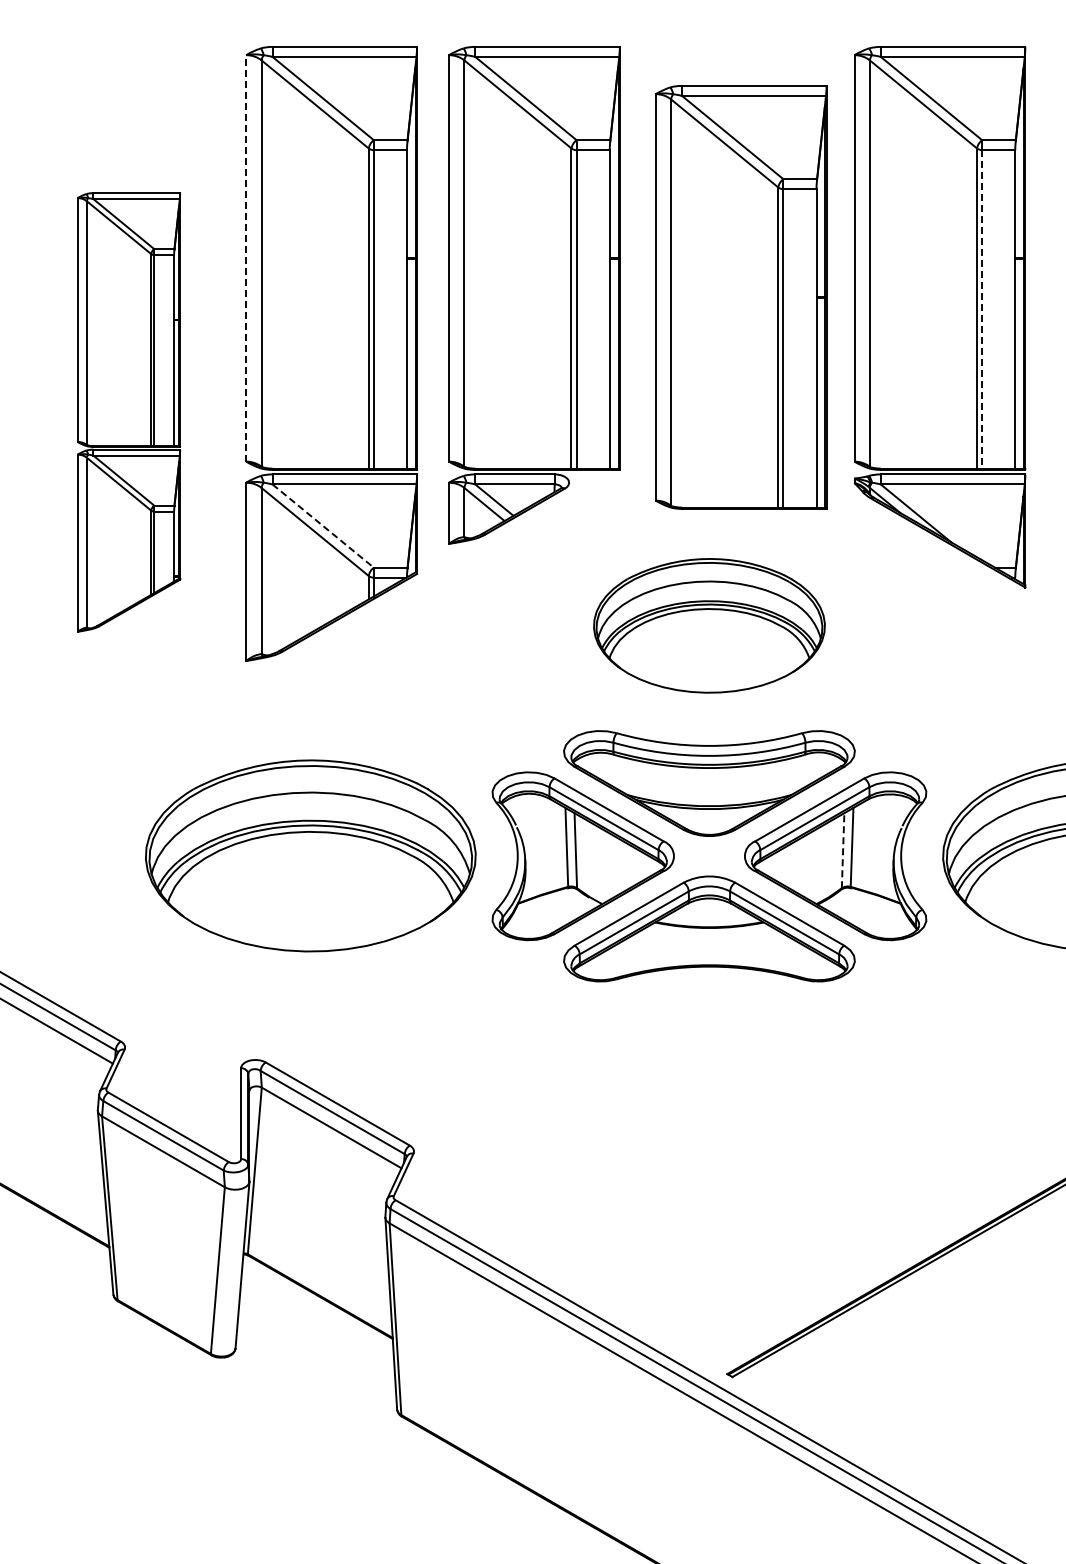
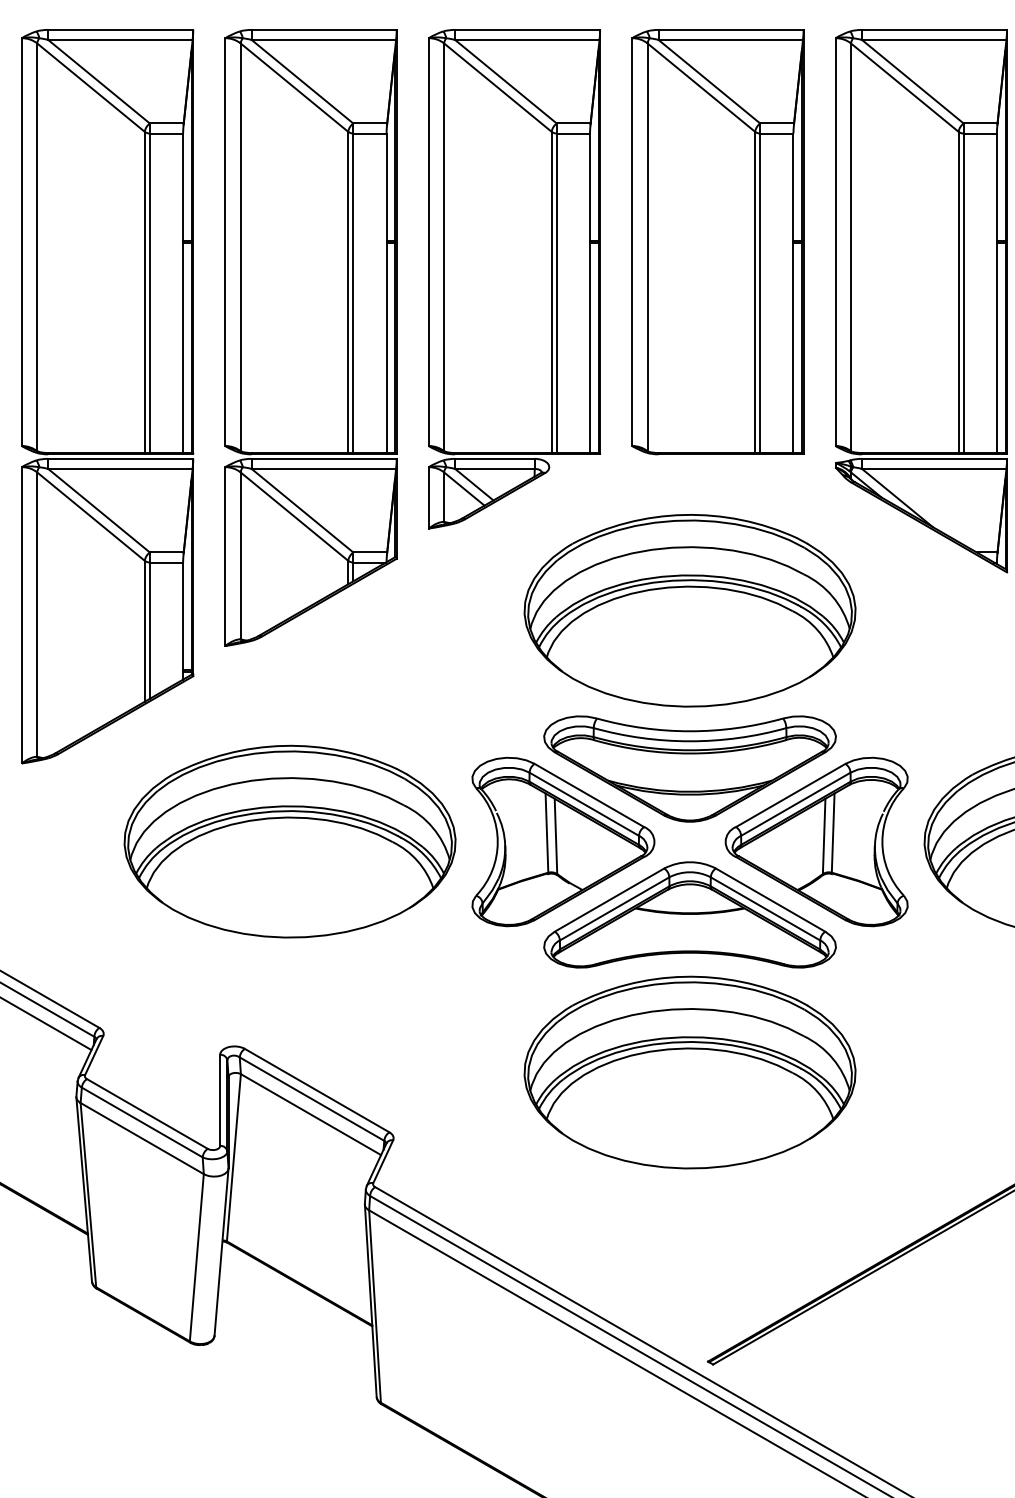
line: (246, 257) -> (225, 241), dashed -> solid
part: (741, 297) -> (718, 242), moved
line: (982, 309) -> (964, 293), dashed -> solid
part: (128, 412) -> (107, 396), size x1.67
line: (323, 526) -> (302, 511), dashed -> solid
part: (709, 625) -> (690, 610), size x1.43
line: (843, 850) -> (824, 836), dashed -> solid
part: (709, 1085) -> (690, 1072), added

